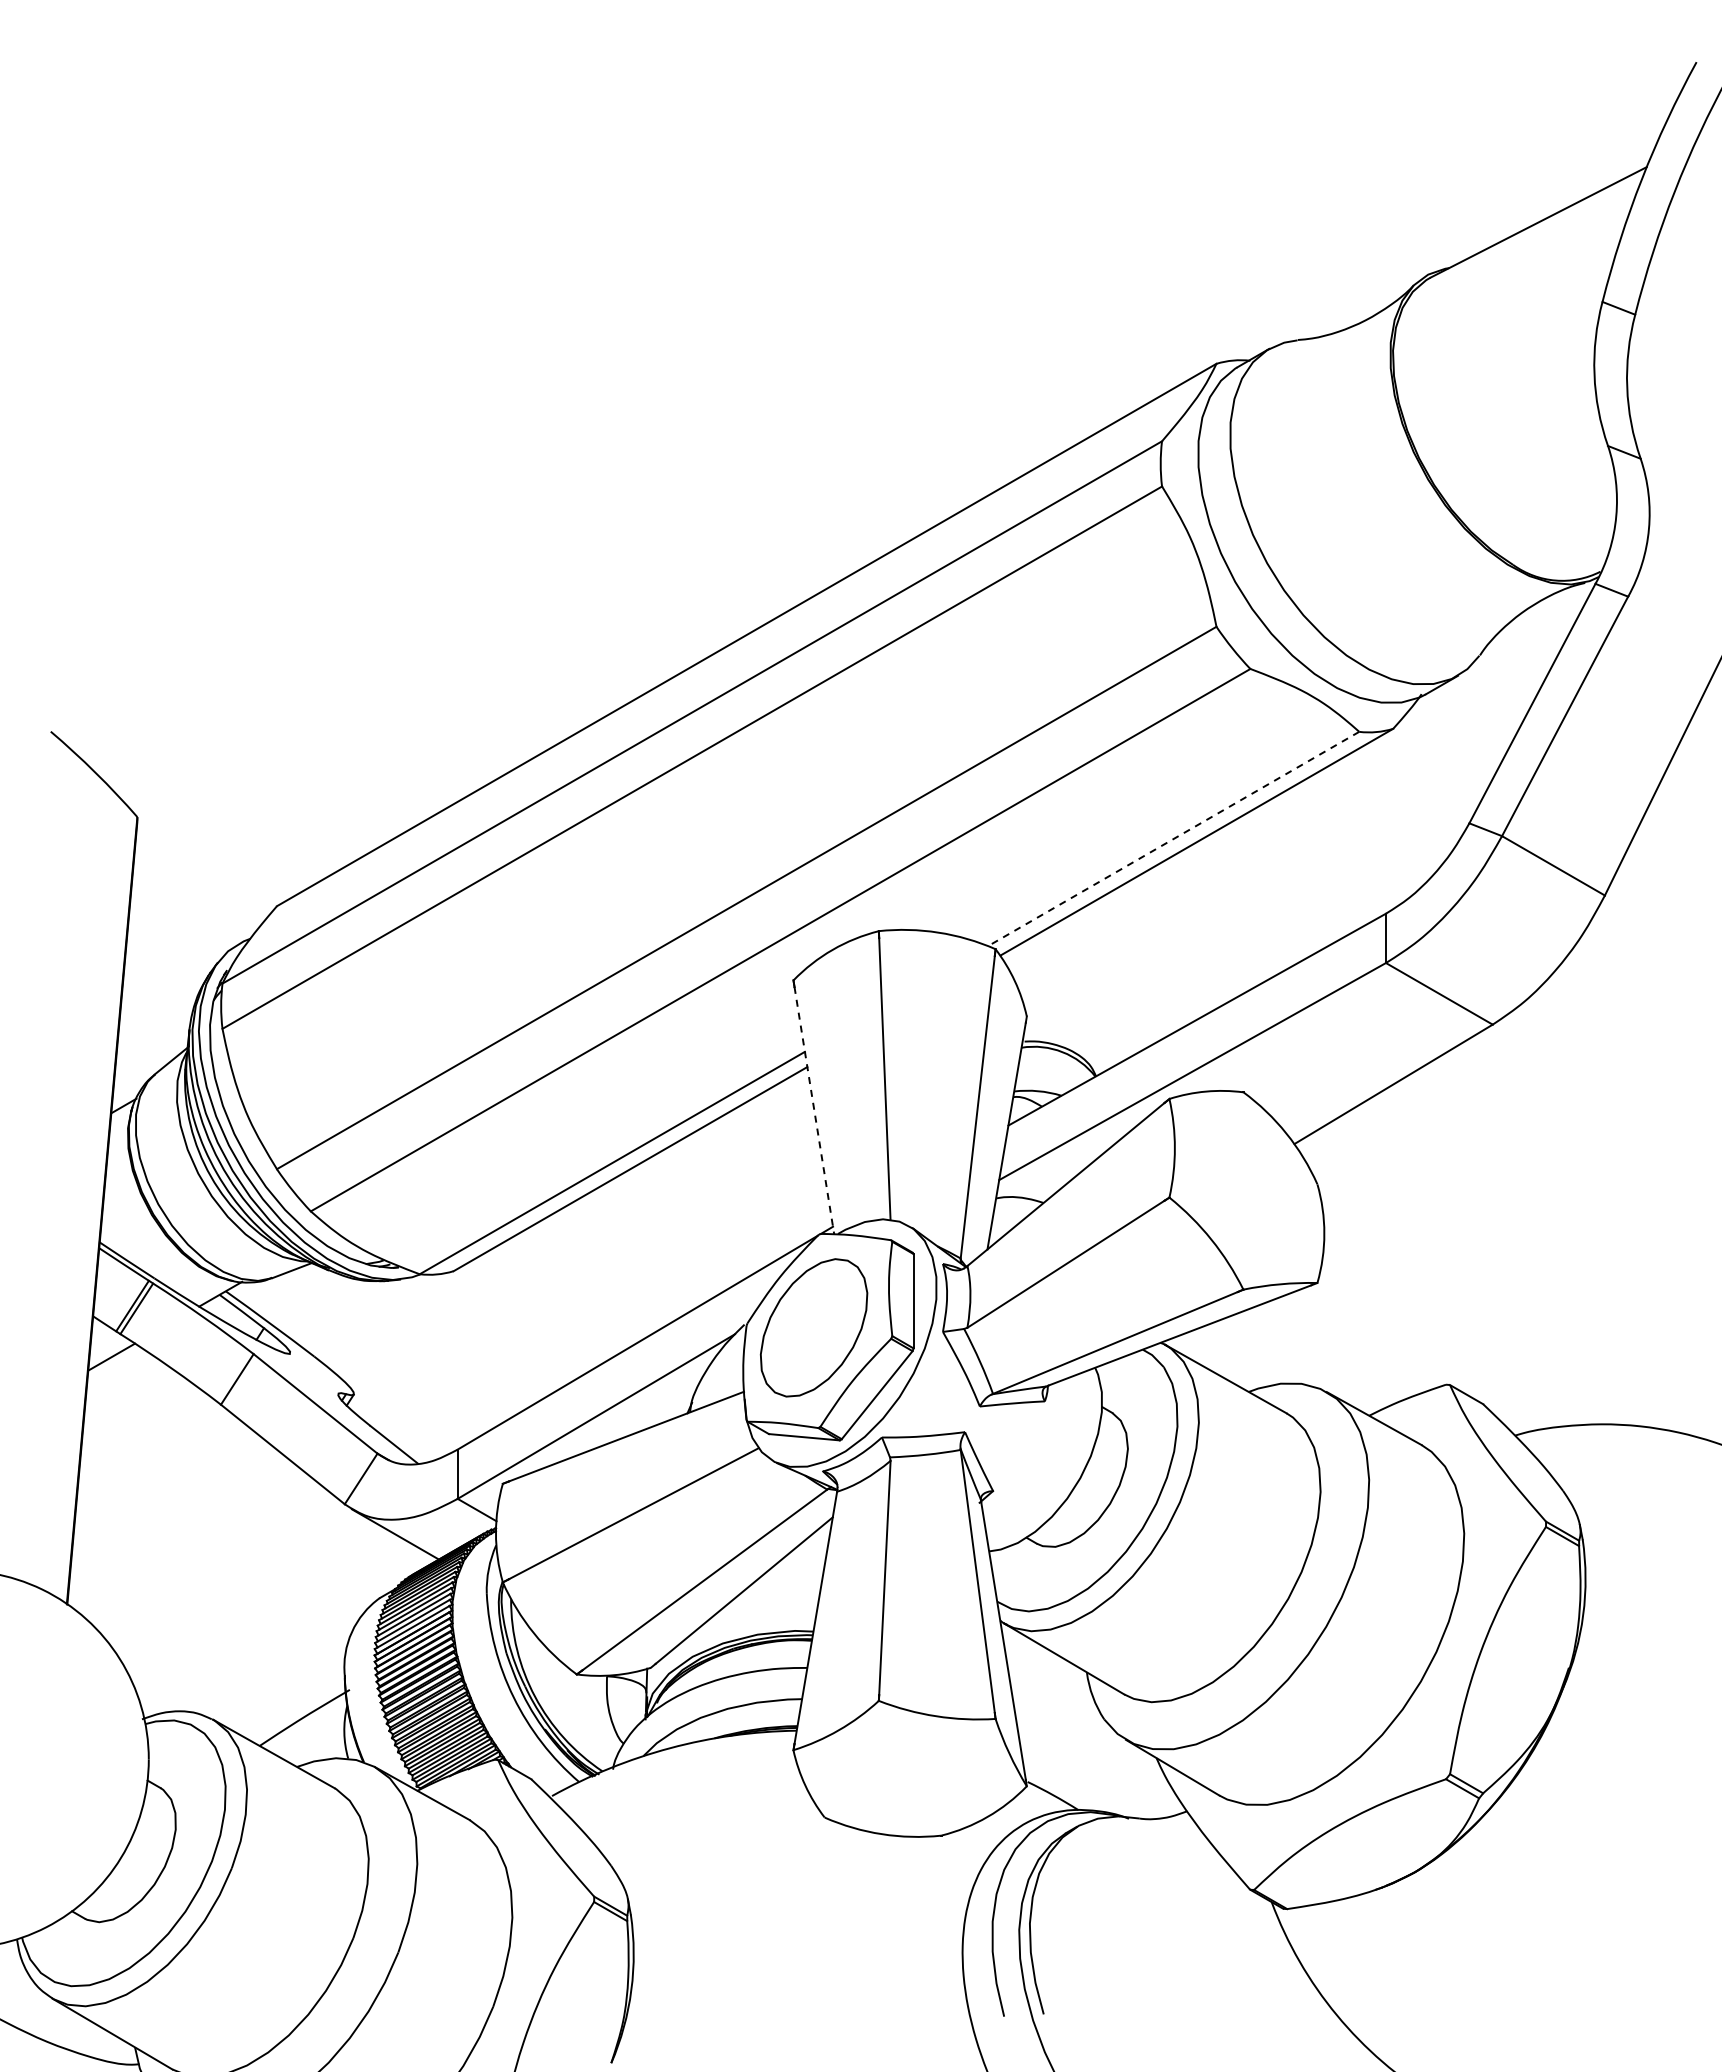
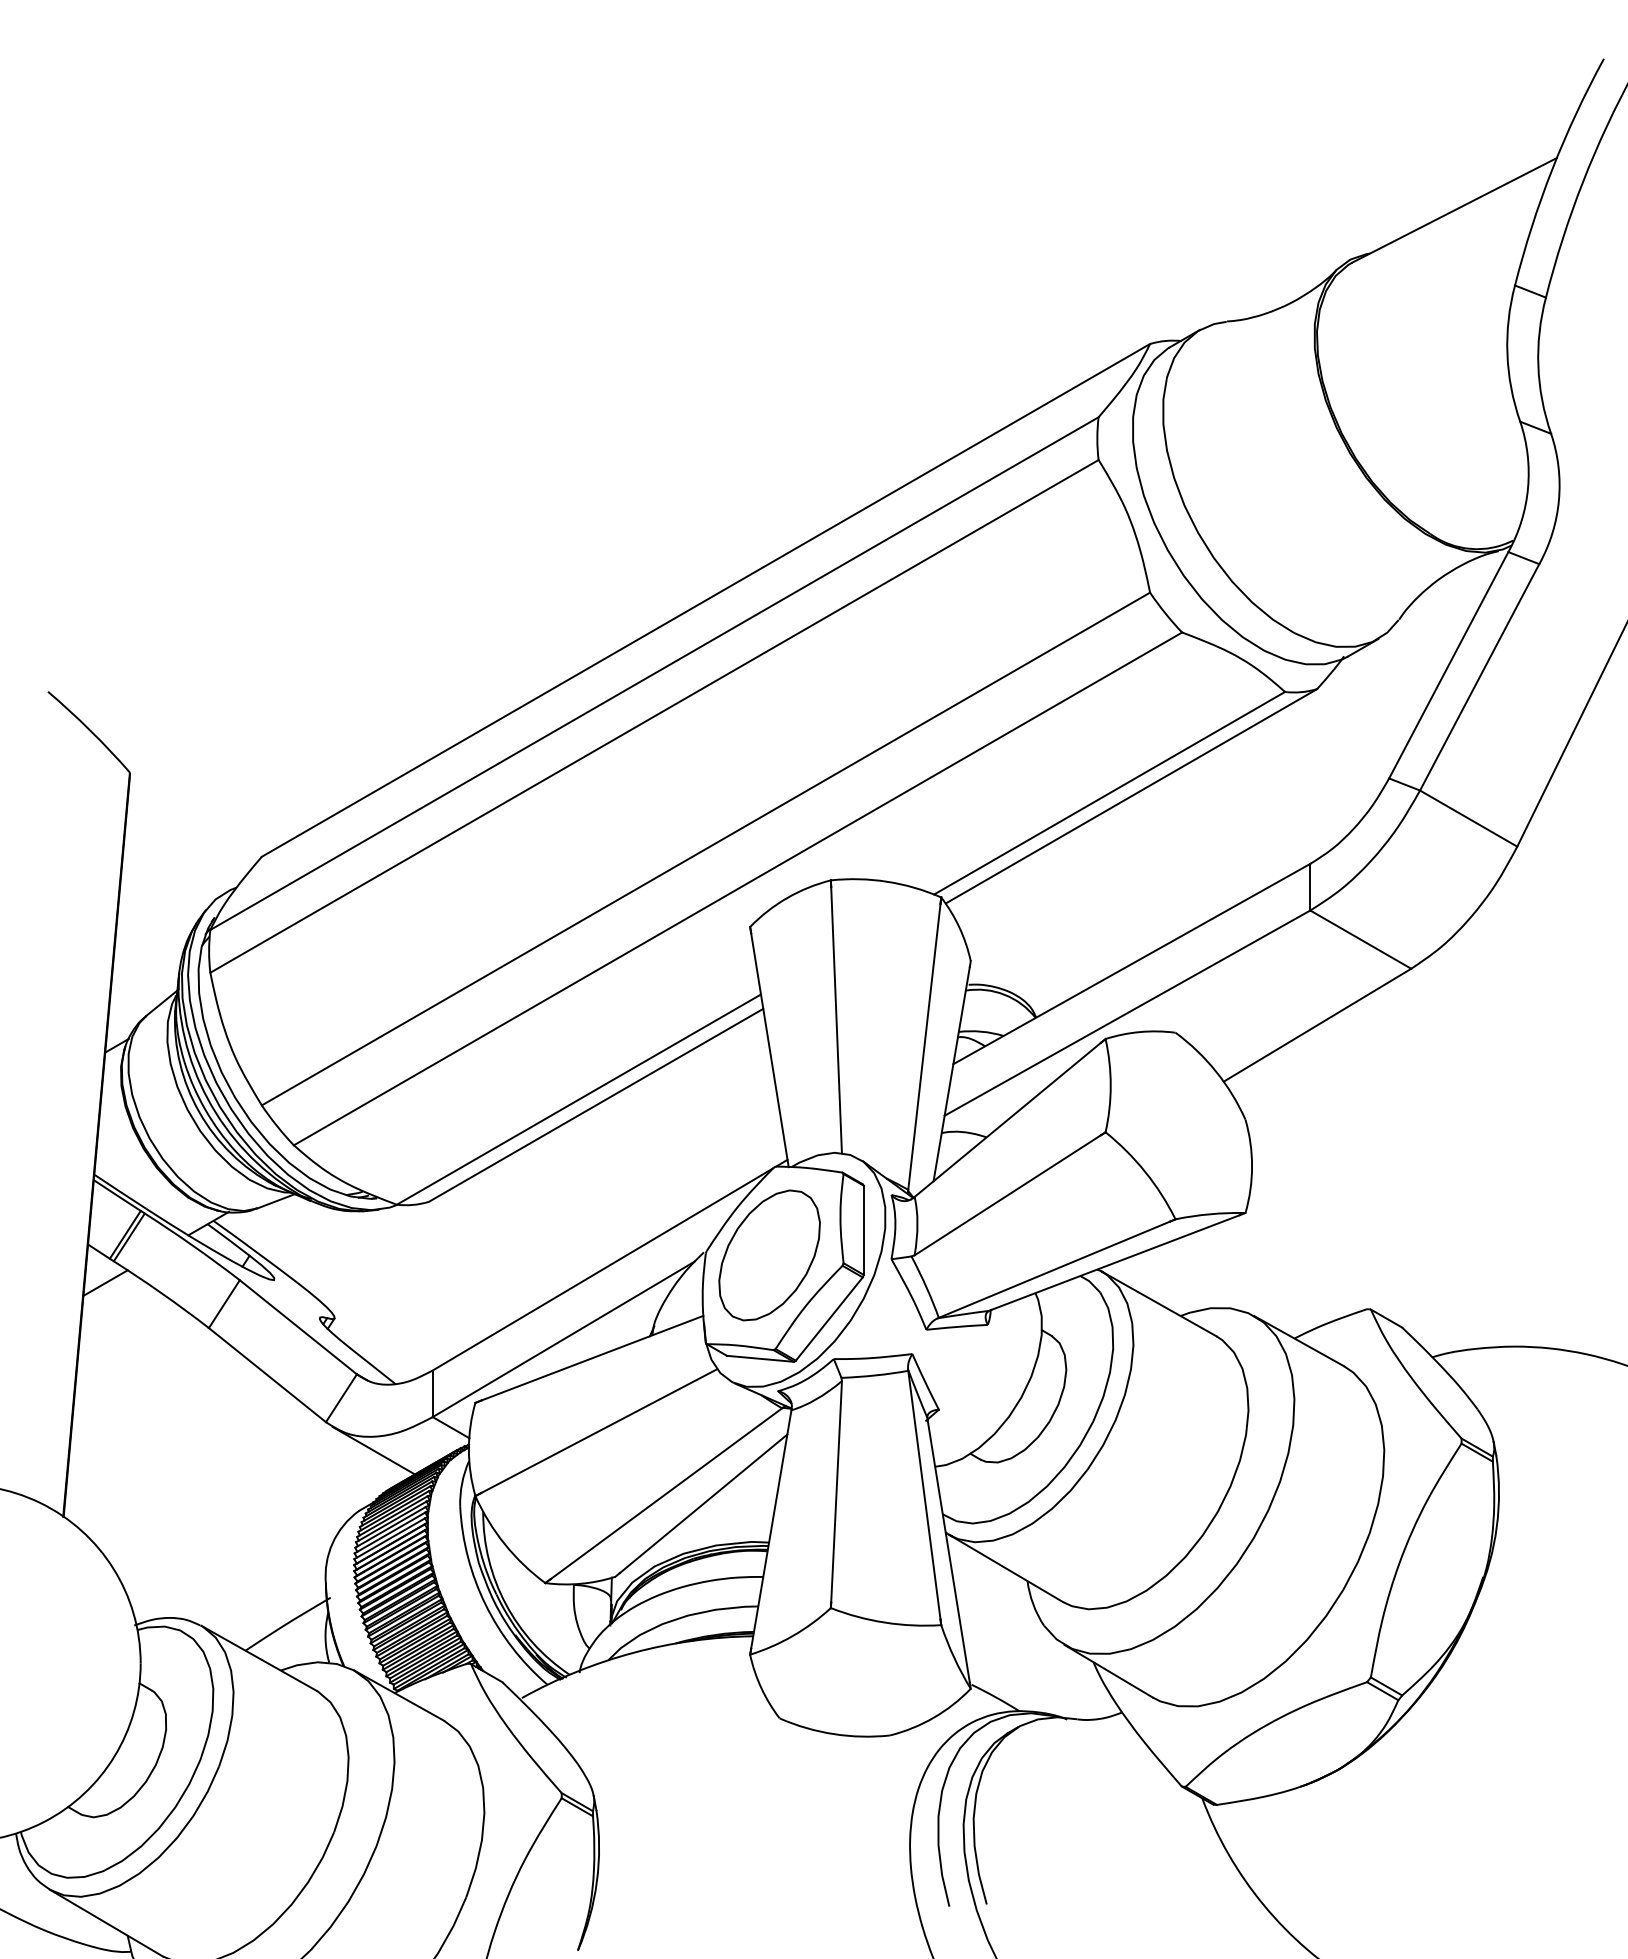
line: (1173, 839) -> (1109, 793), dashed -> solid
line: (814, 1111) -> (770, 1050), dashed -> solid

